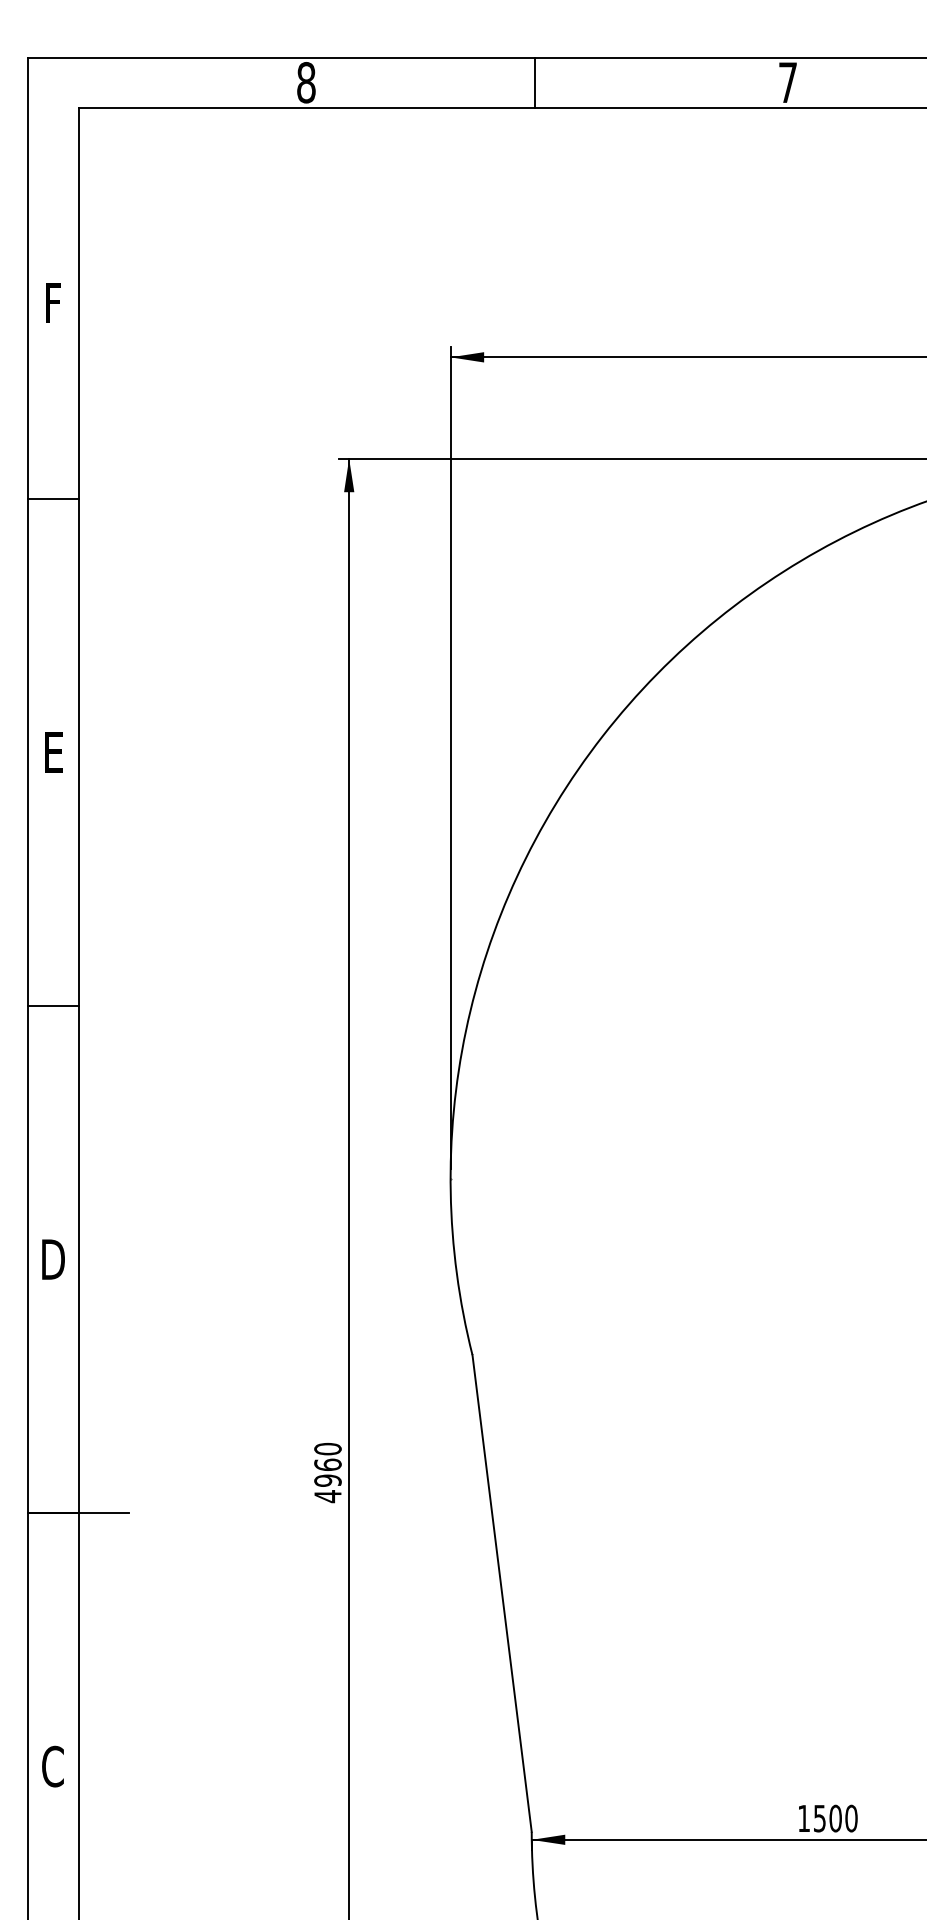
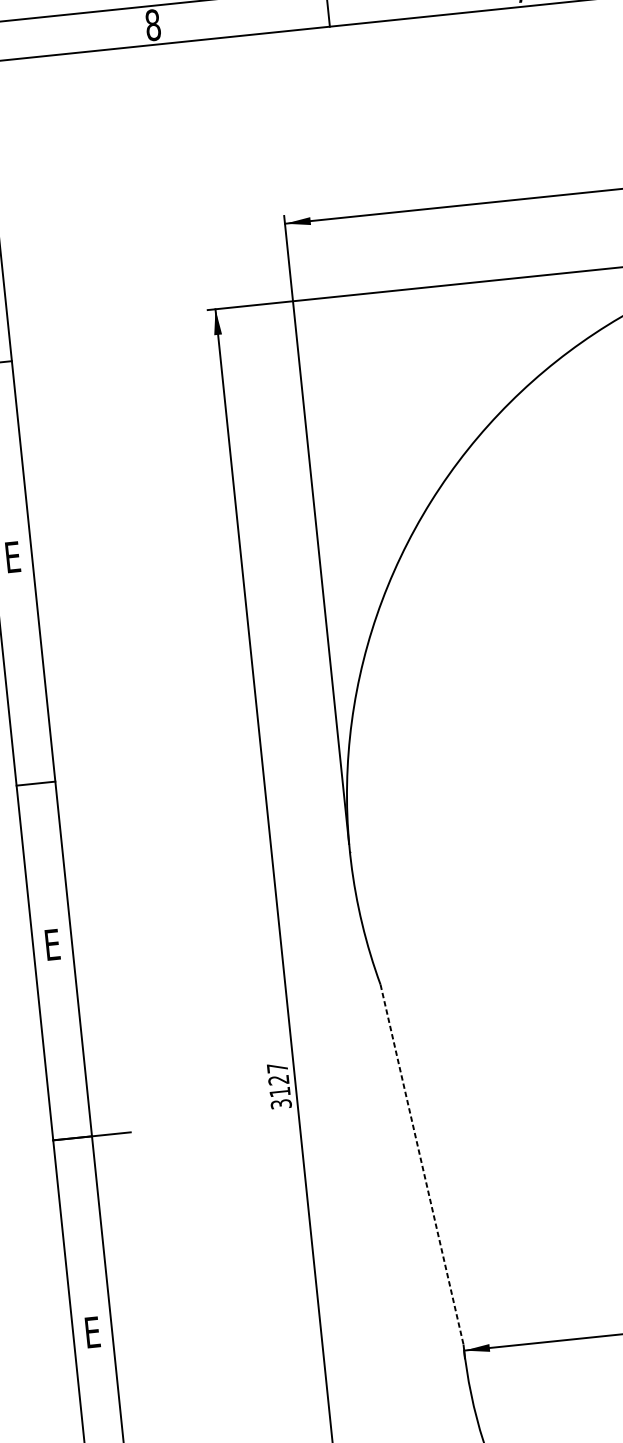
line: (53, 1005) -> (36, 783), moved
text: (53, 1259) -> (52, 944), D -> E
text: (327, 1472) -> (279, 1085), 4960 -> 3127
line: (502, 1593) -> (422, 1164), solid -> dashed
text: (52, 1766) -> (92, 1332), C -> E

